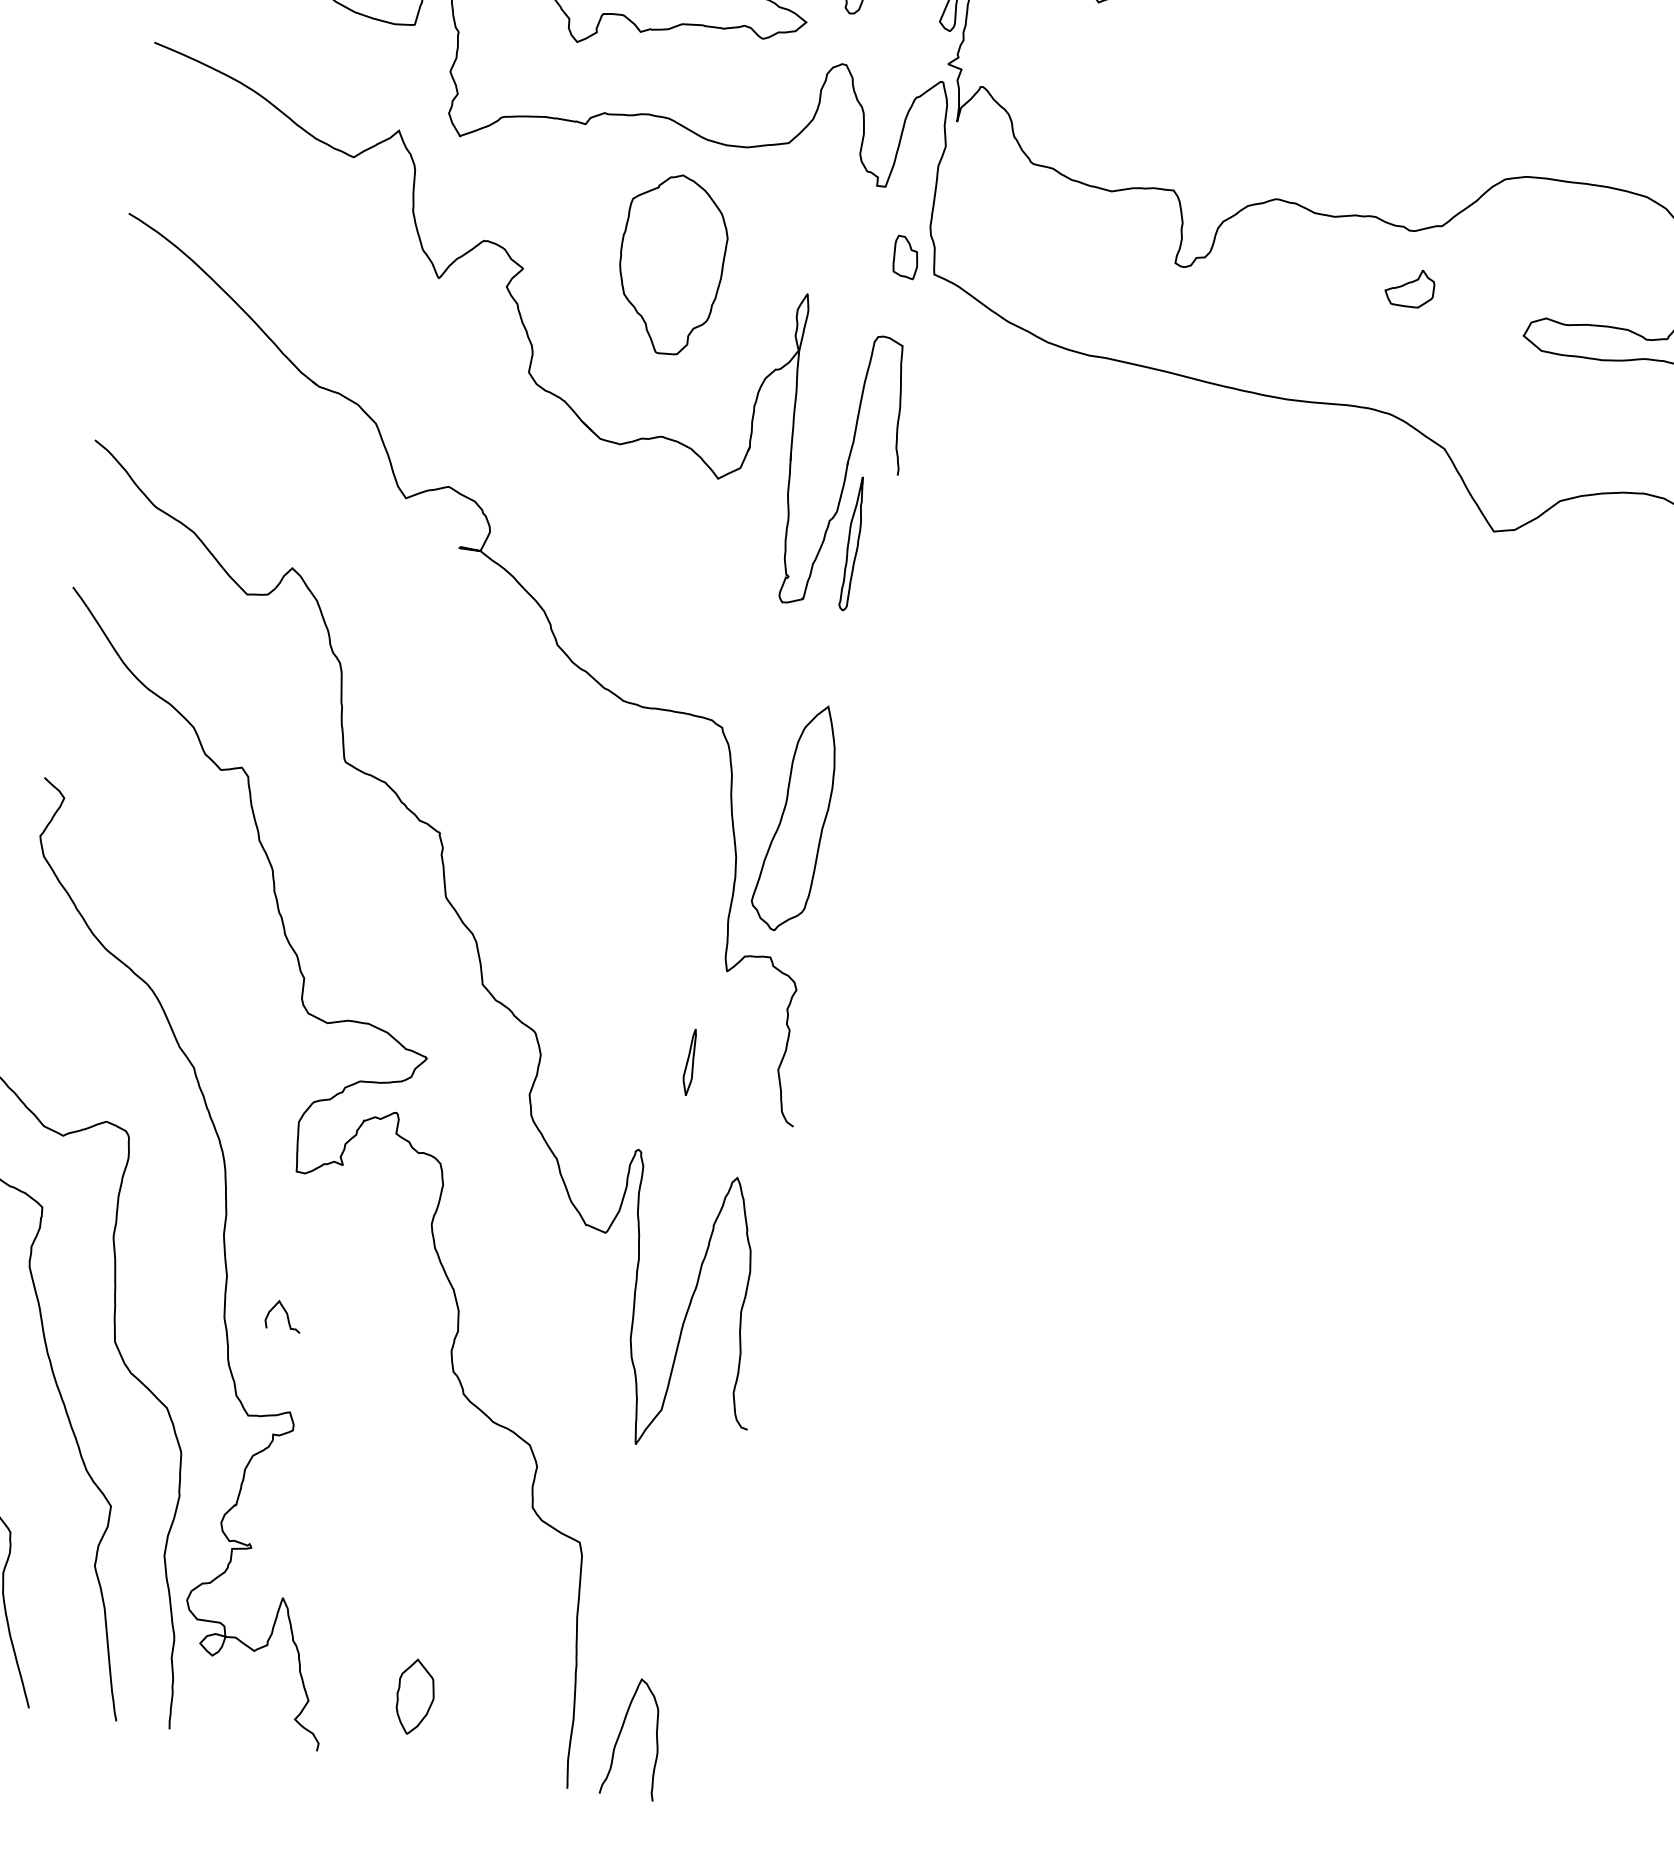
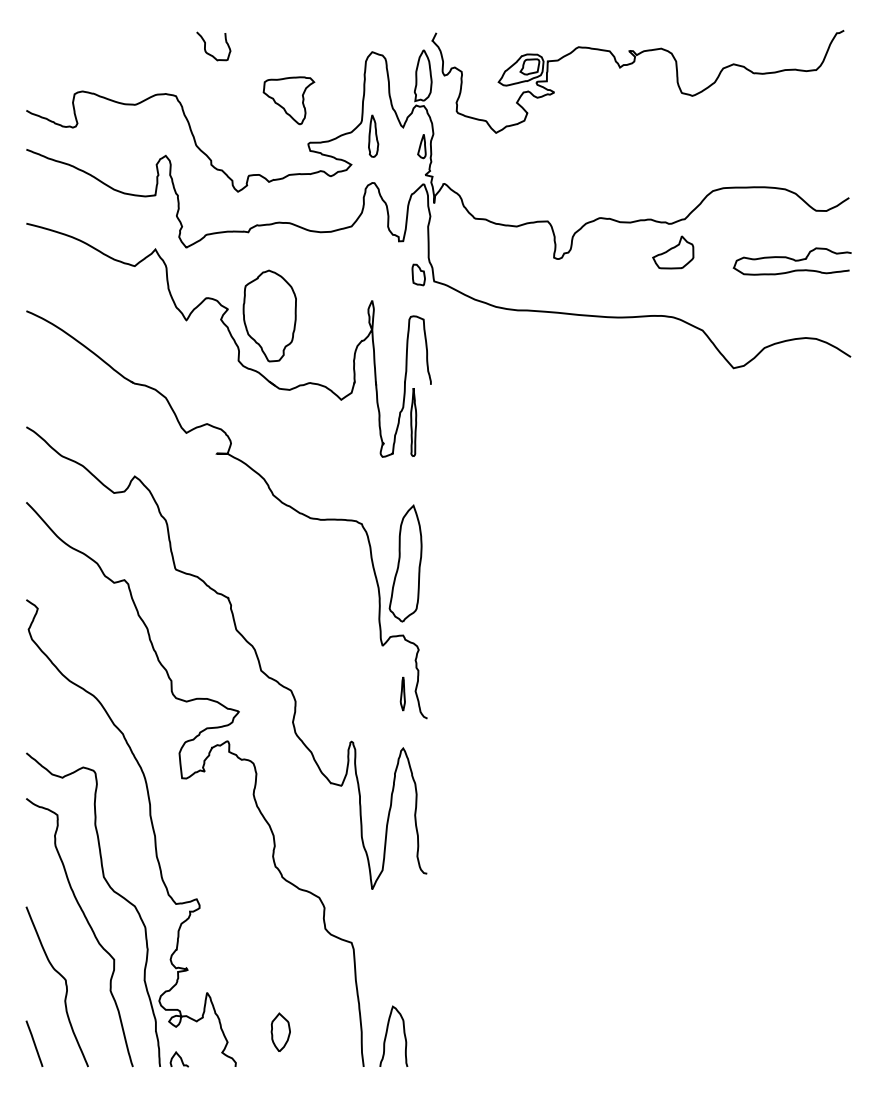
part: (670, 263) -> (269, 315), moved
part: (1410, 287) -> (673, 252), size x1.67
part: (689, 1061) -> (402, 693), moved
curve: (285, 1316) -> (180, 1059), moved

